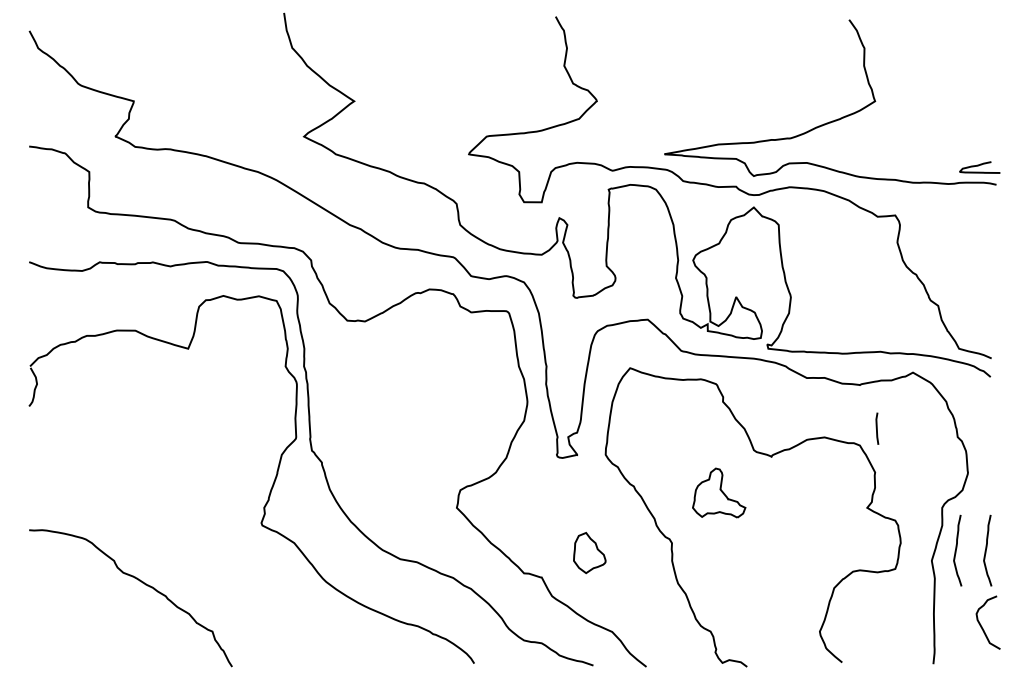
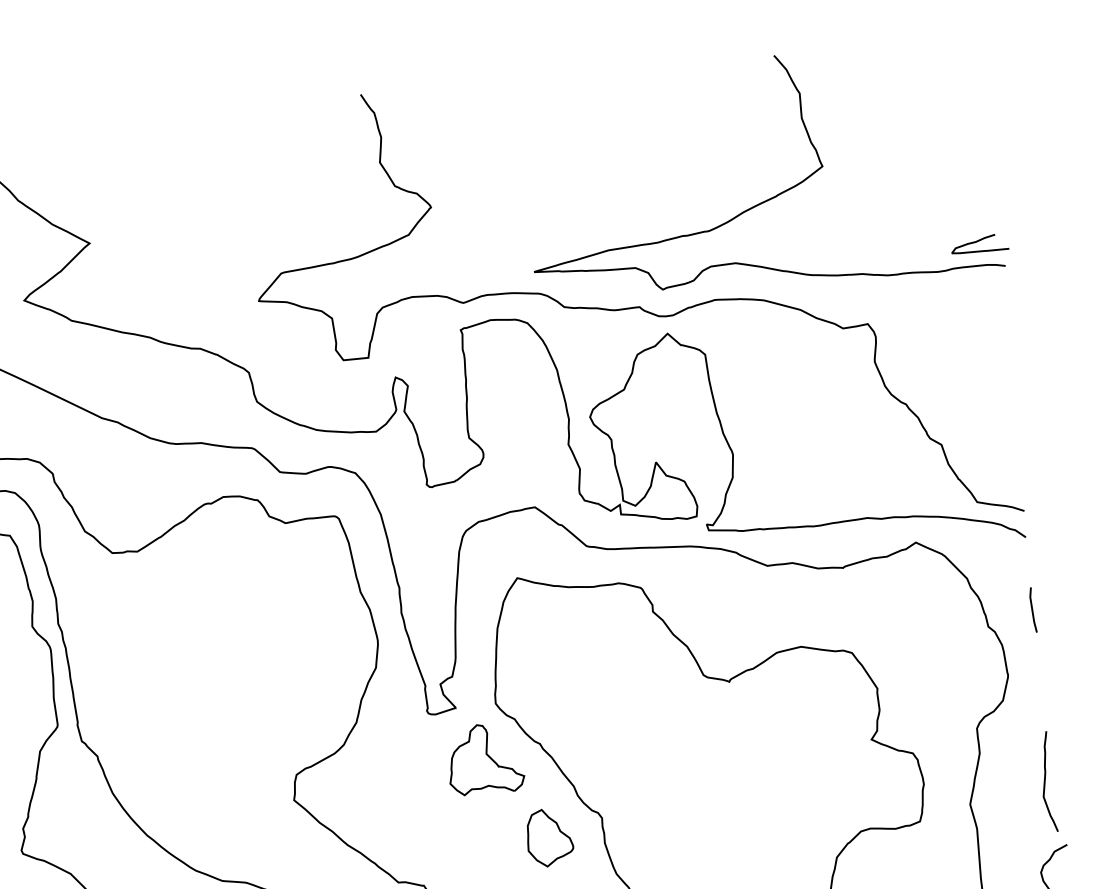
curve: (877, 428) -> (1033, 609), moved
part: (719, 492) -> (485, 758), moved
curve: (956, 550) -> (1003, 786), removed
part: (589, 553) -> (549, 838), moved

